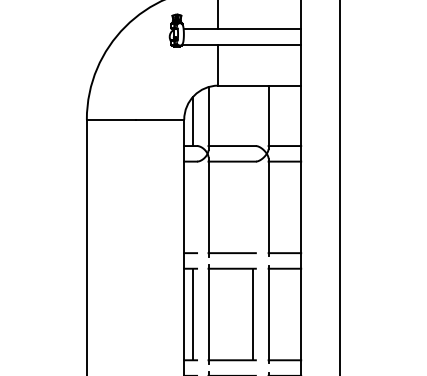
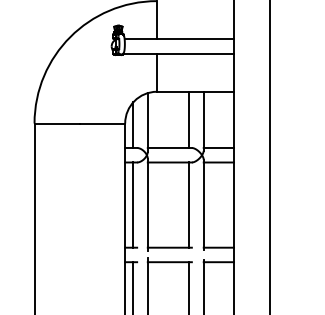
line: (253, 115) -> (189, 119), added
line: (192, 207) -> (132, 205), added
line: (253, 207) -> (189, 205), added

